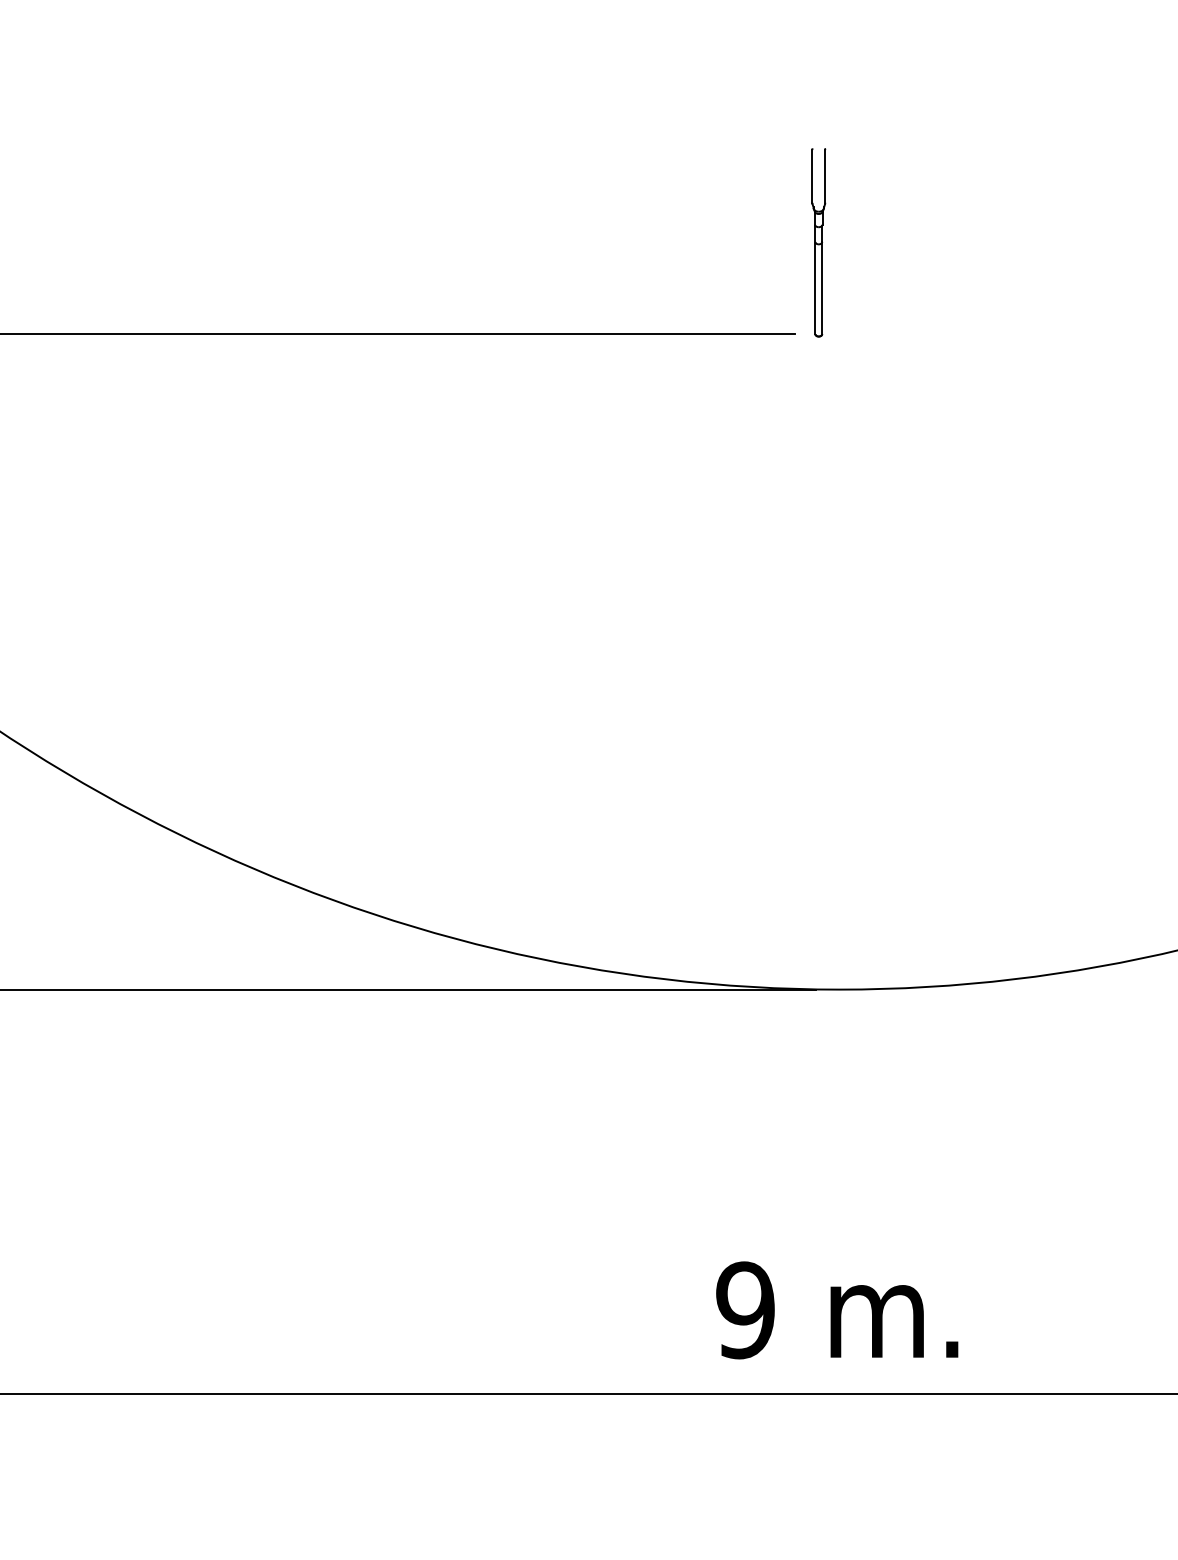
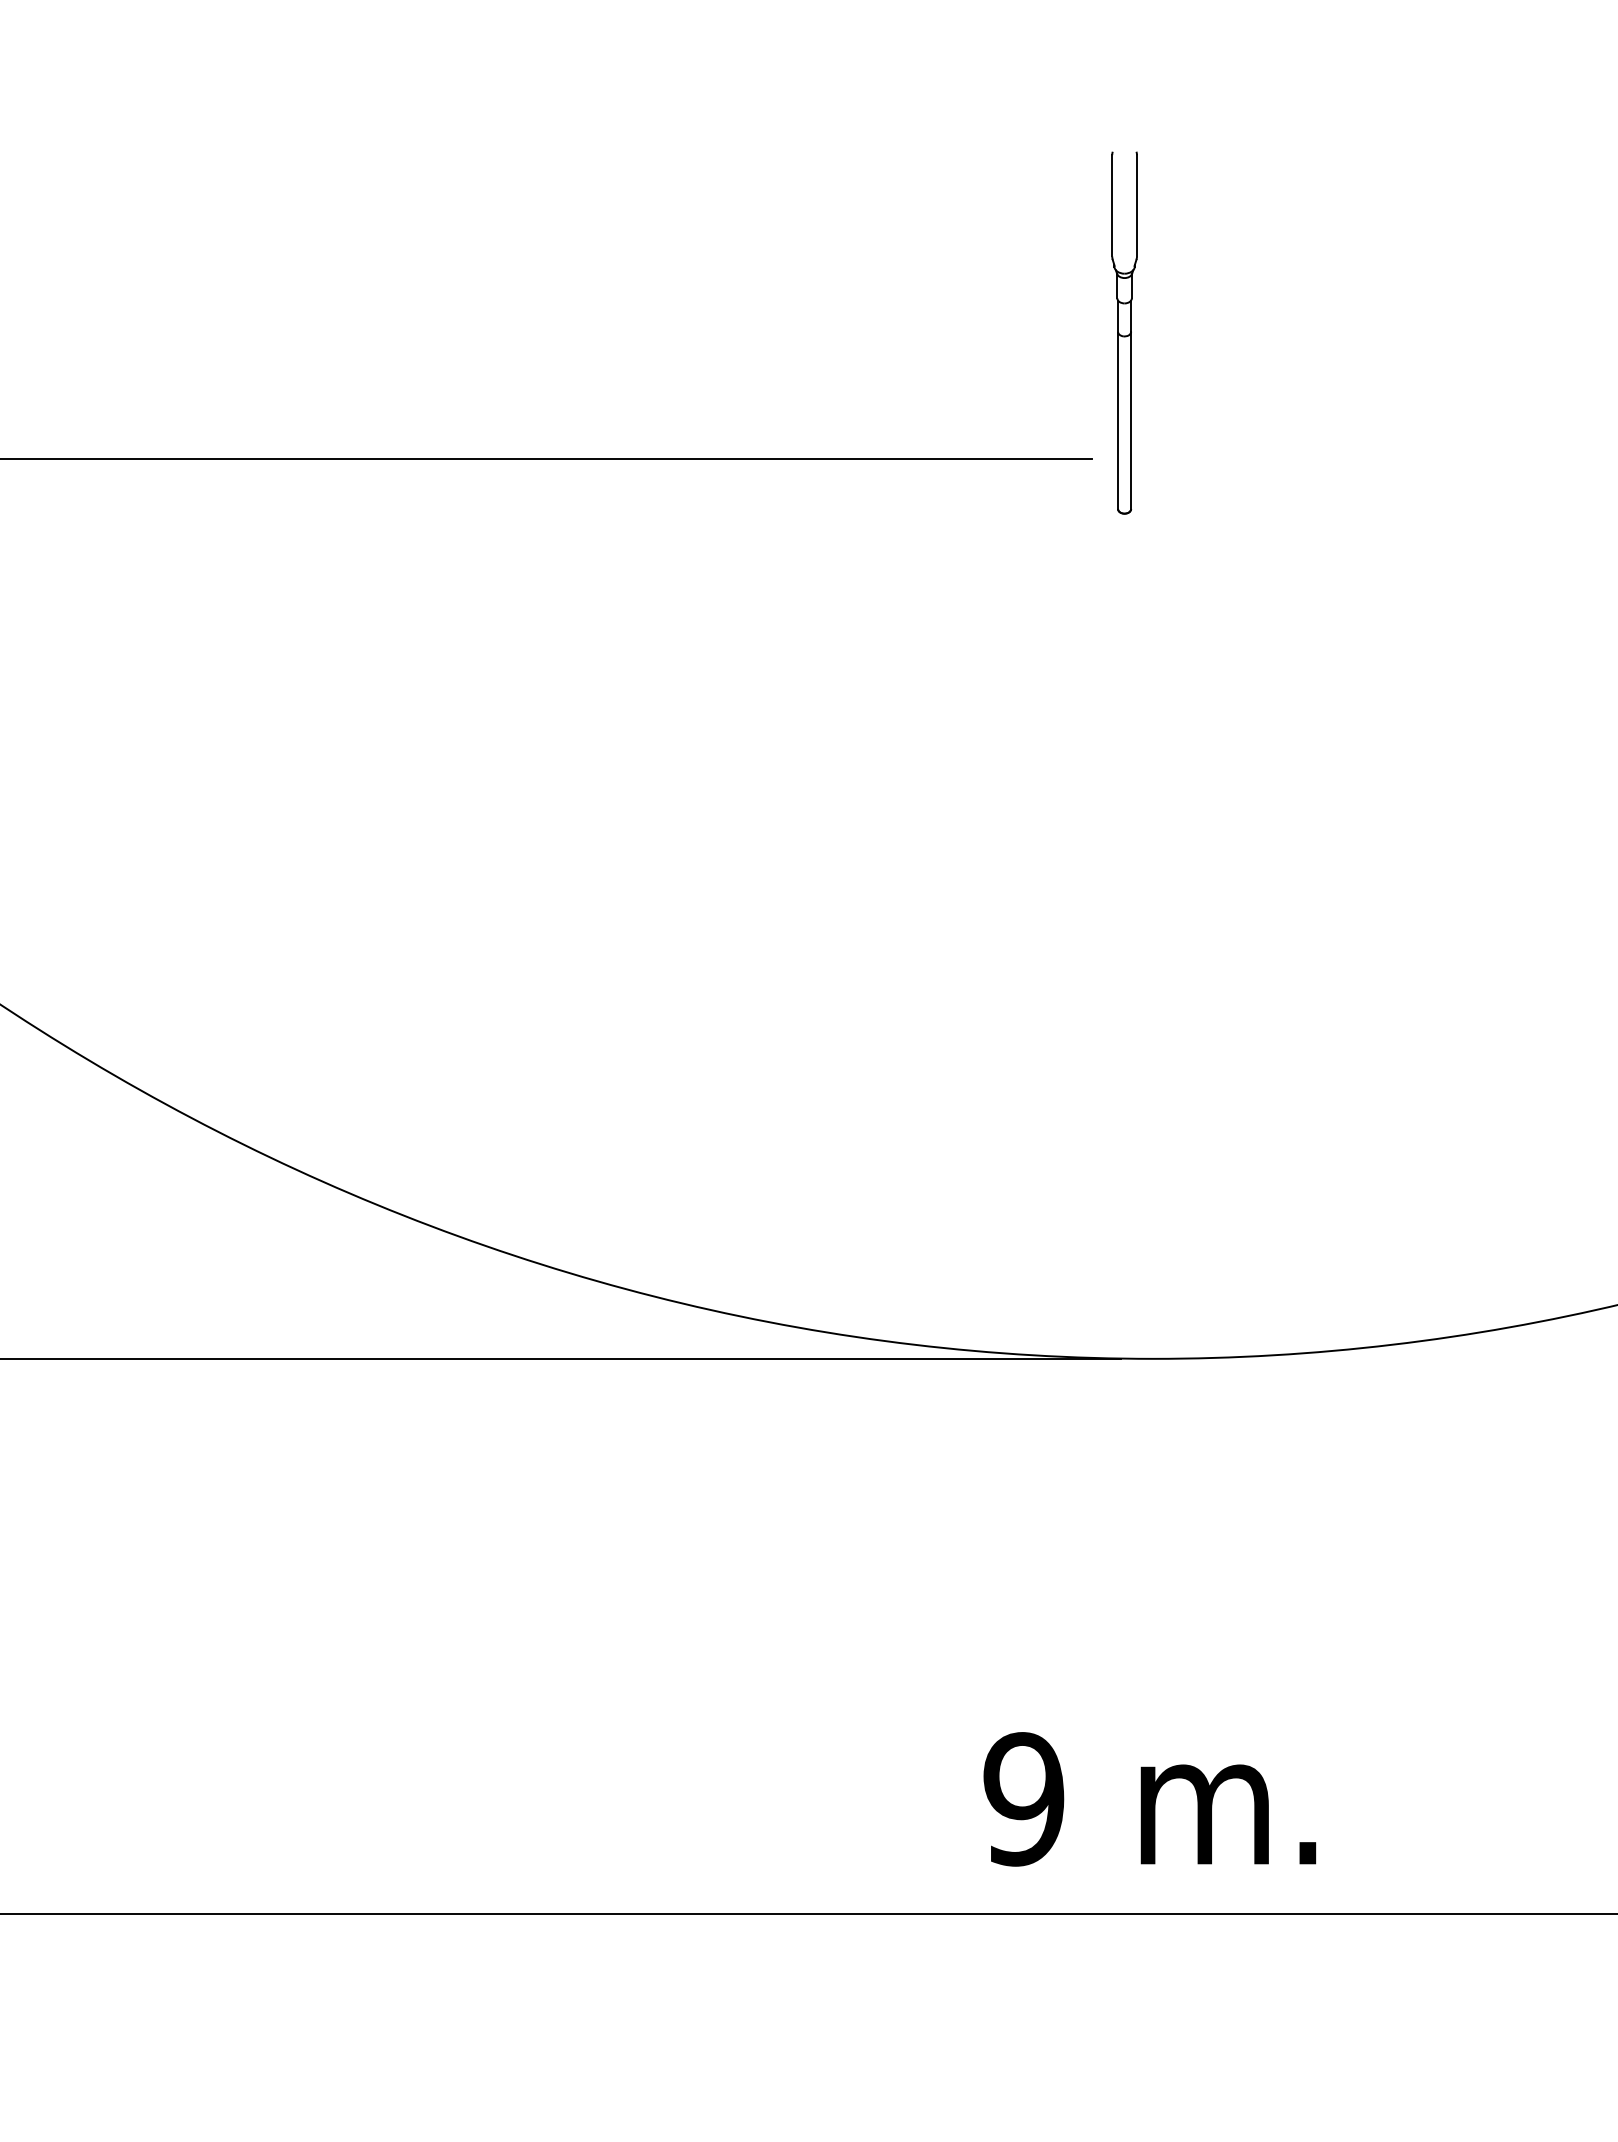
part: (818, 242) -> (1124, 332), size x1.4

